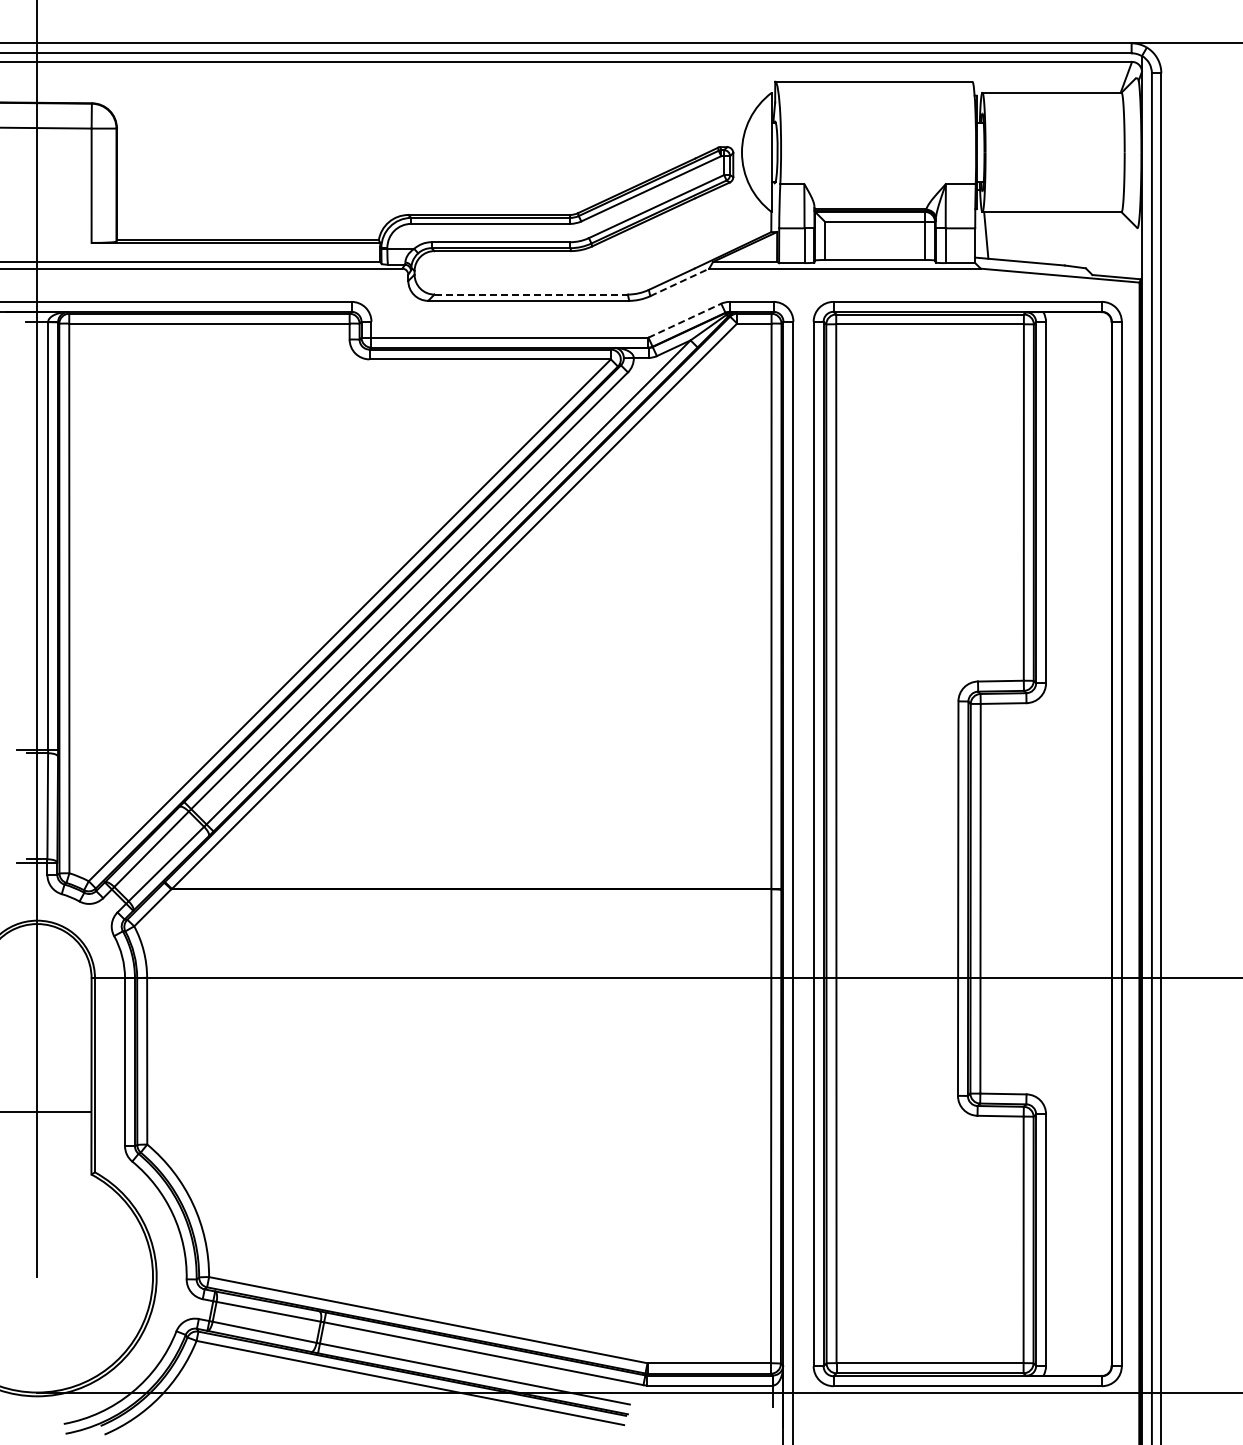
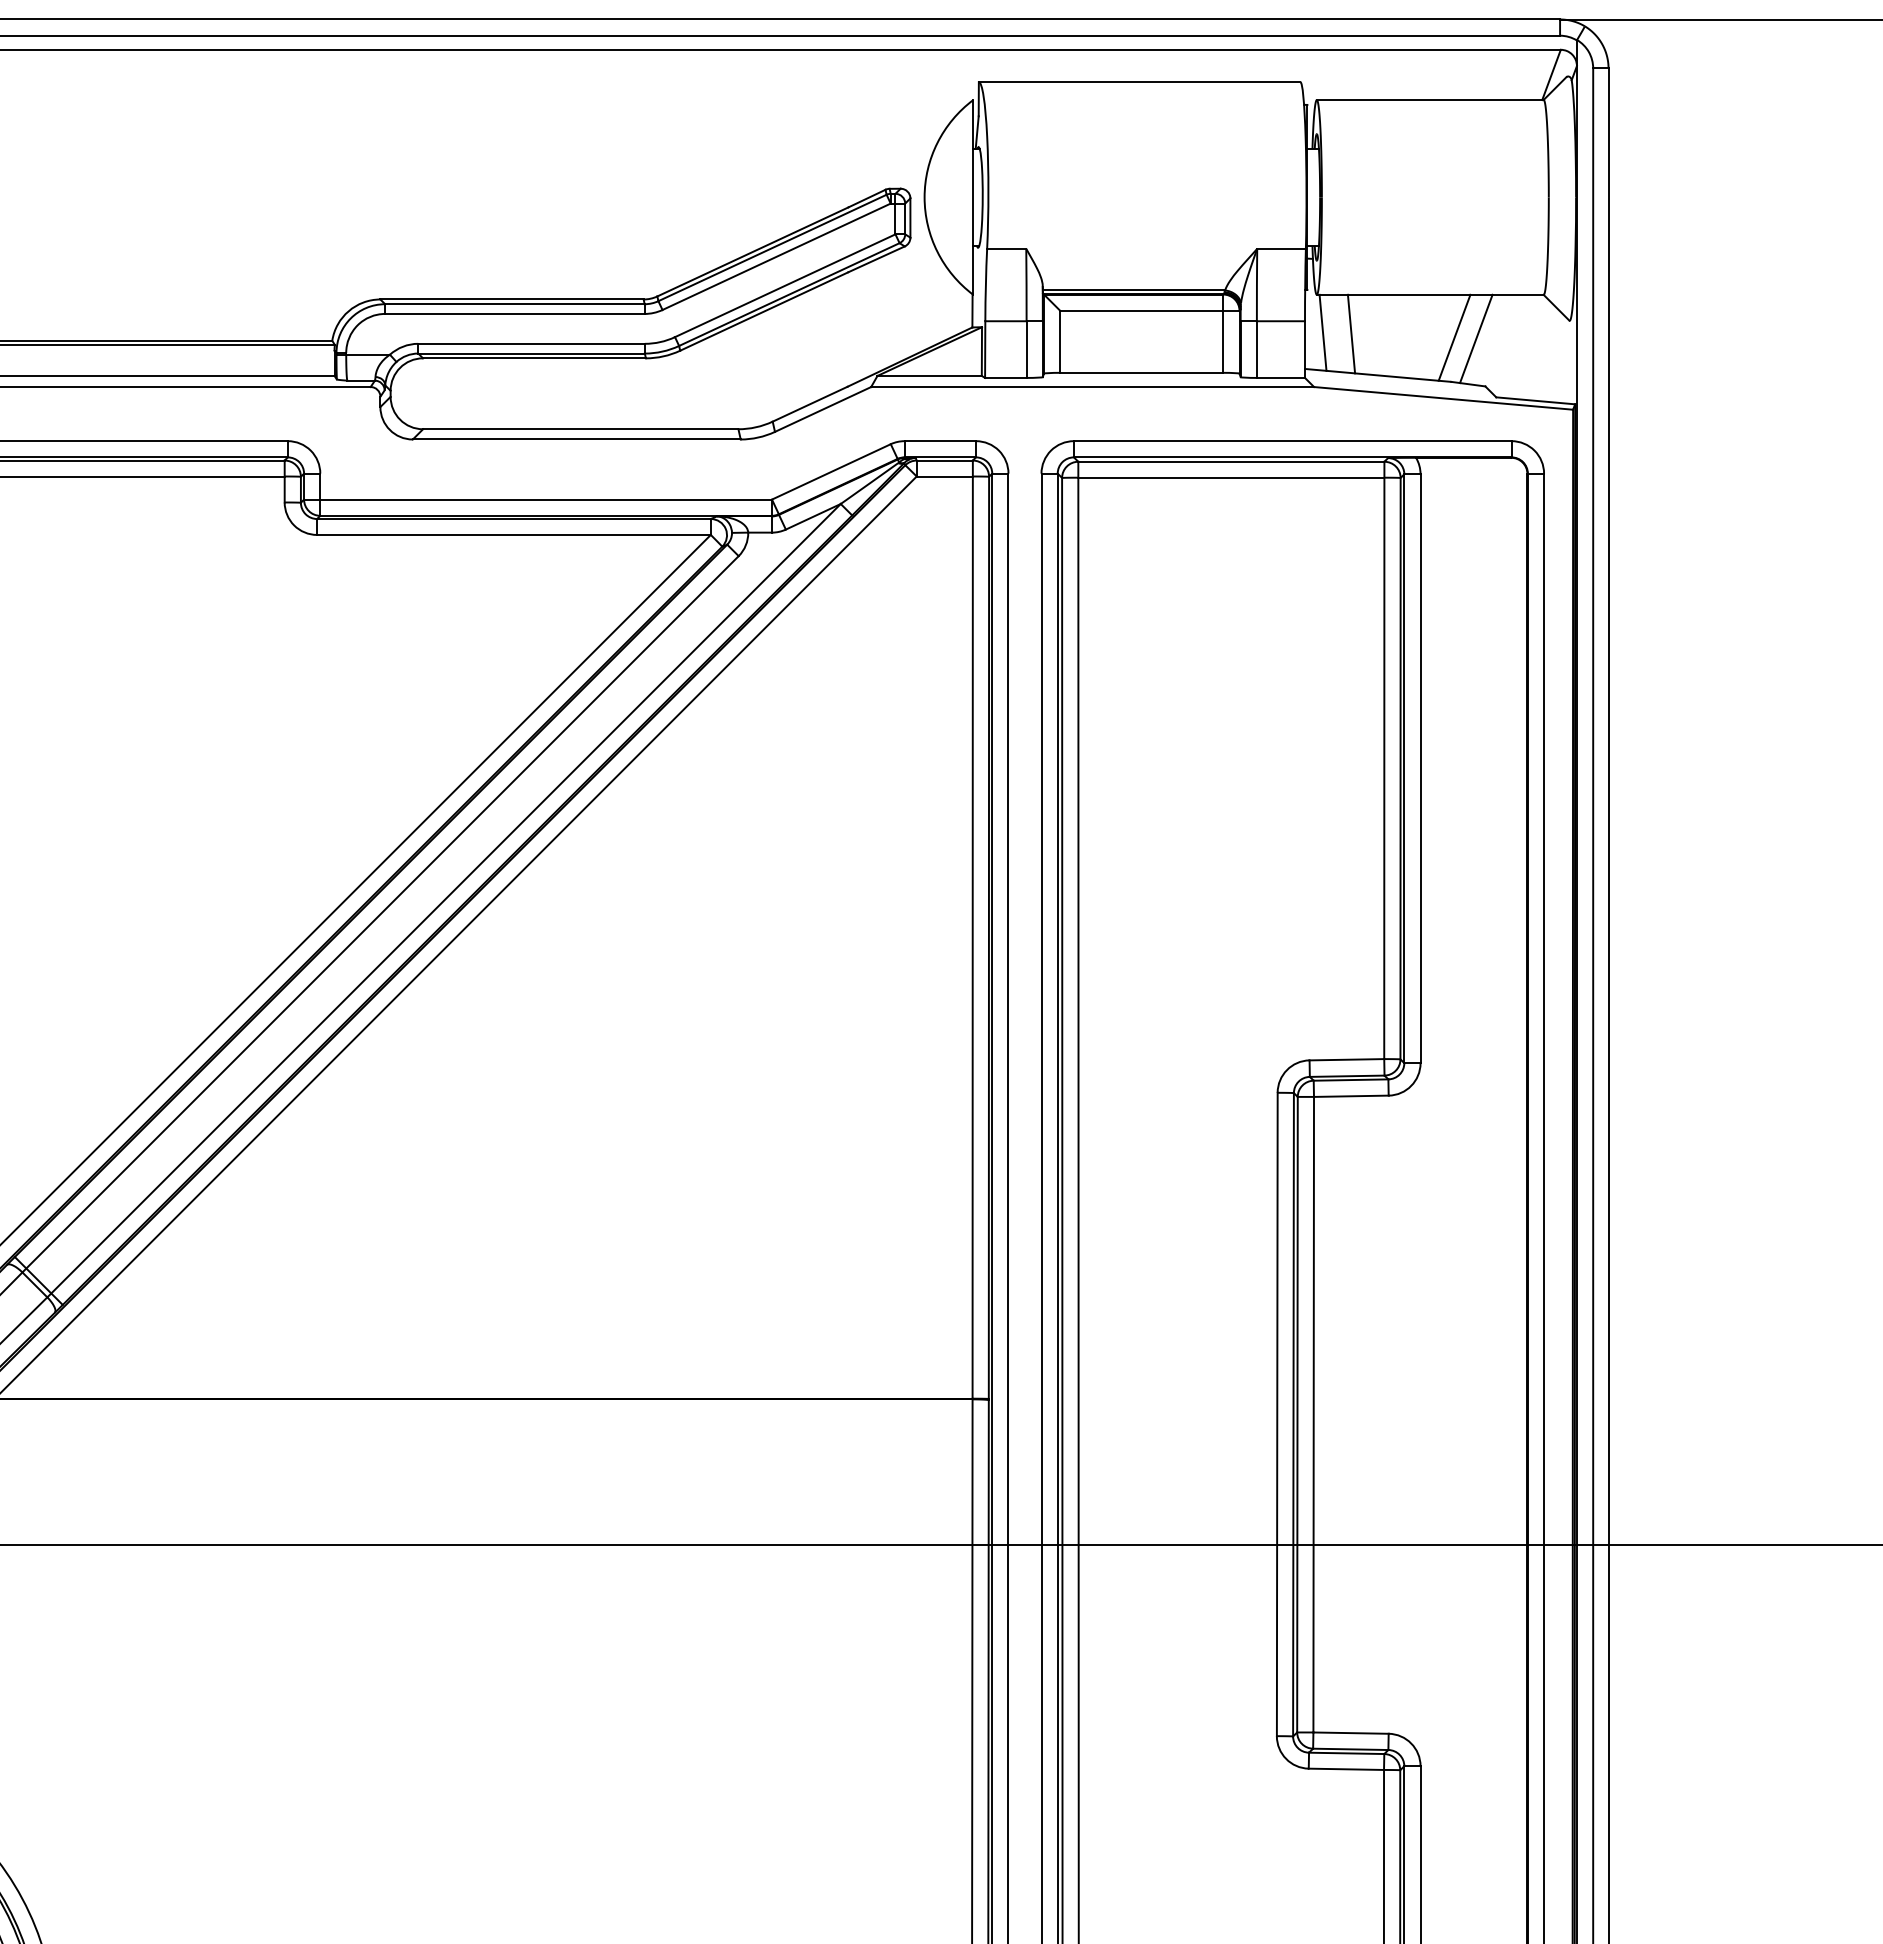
line: (1003, 236) -> (1351, 334), added
line: (1066, 238) -> (1453, 337), added
line: (1080, 239) -> (1476, 339), added
line: (679, 282) -> (822, 409), dashed -> solid
line: (531, 294) -> (581, 429), dashed -> solid
line: (685, 320) -> (832, 471), dashed -> solid

